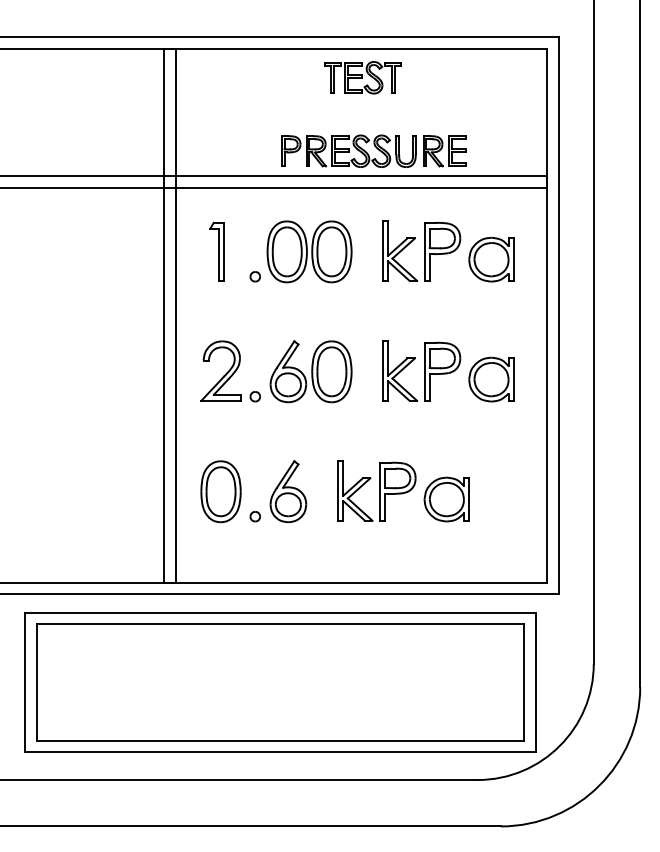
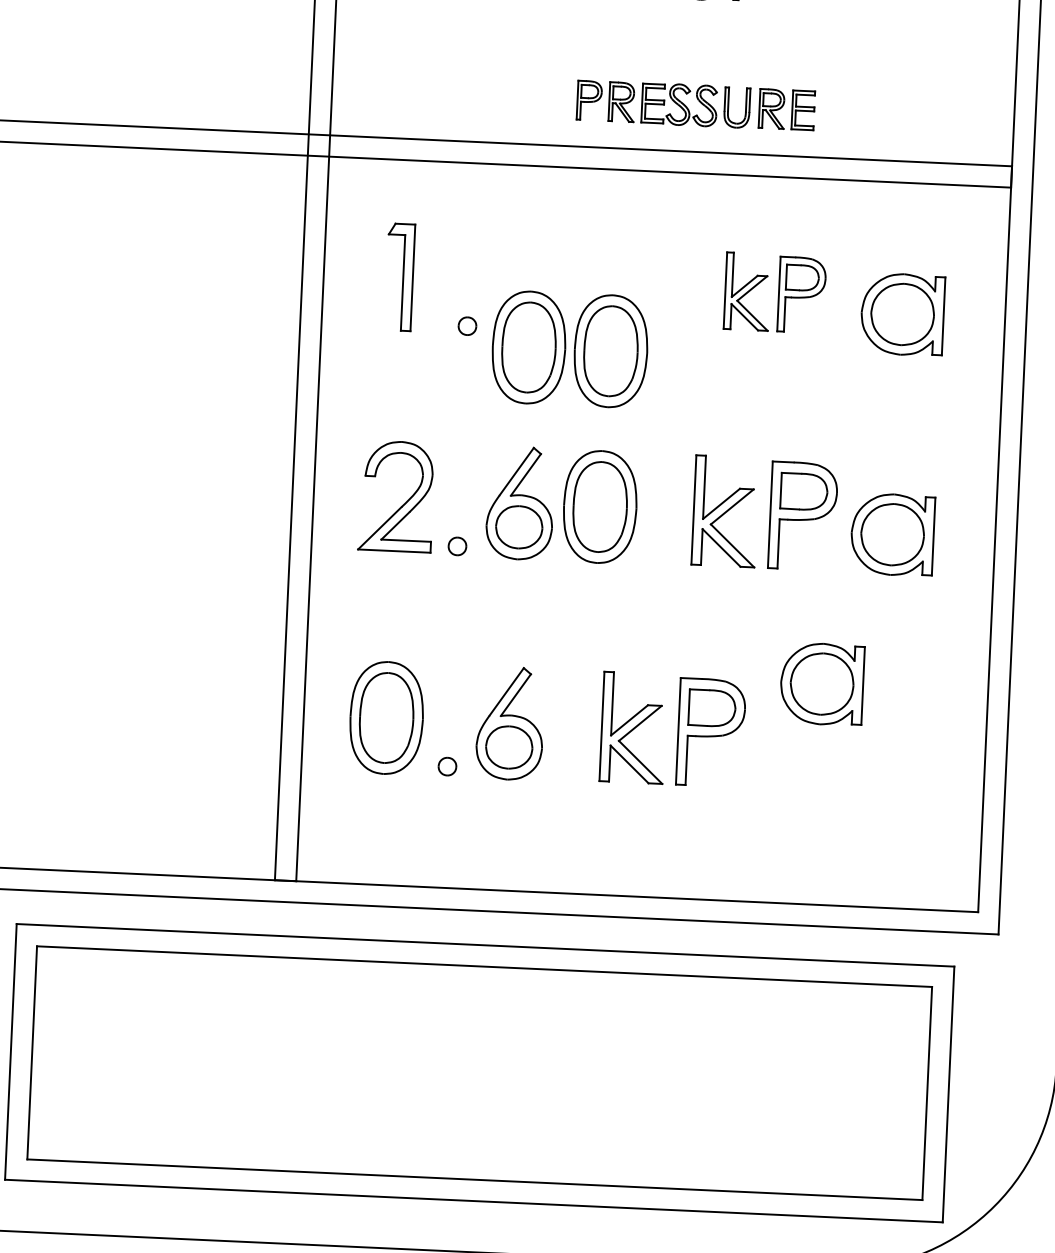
part: (373, 150) -> (695, 104), size x0.7
part: (421, 250) -> (774, 291), size x0.7
part: (309, 251) -> (569, 348), moved
part: (446, 499) -> (821, 683), moved

